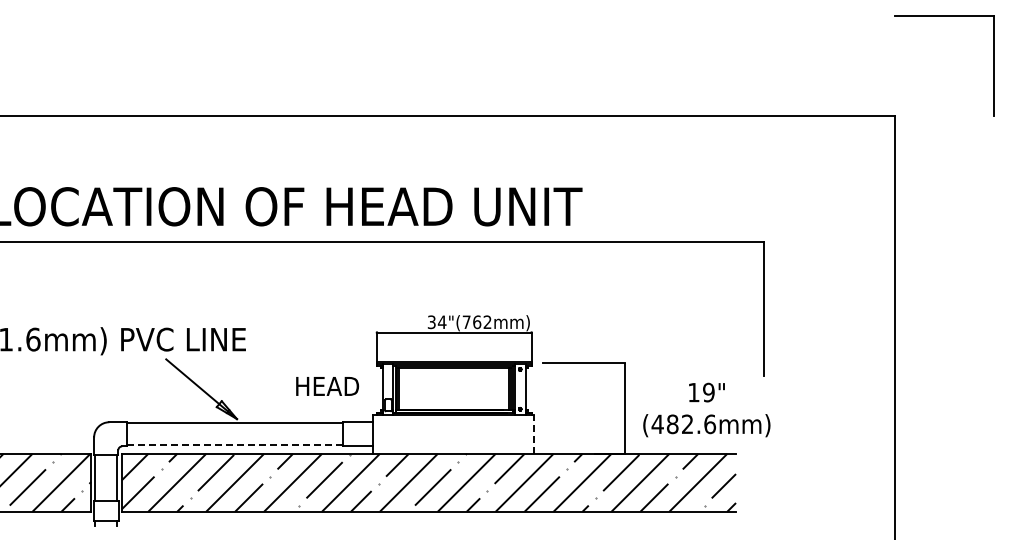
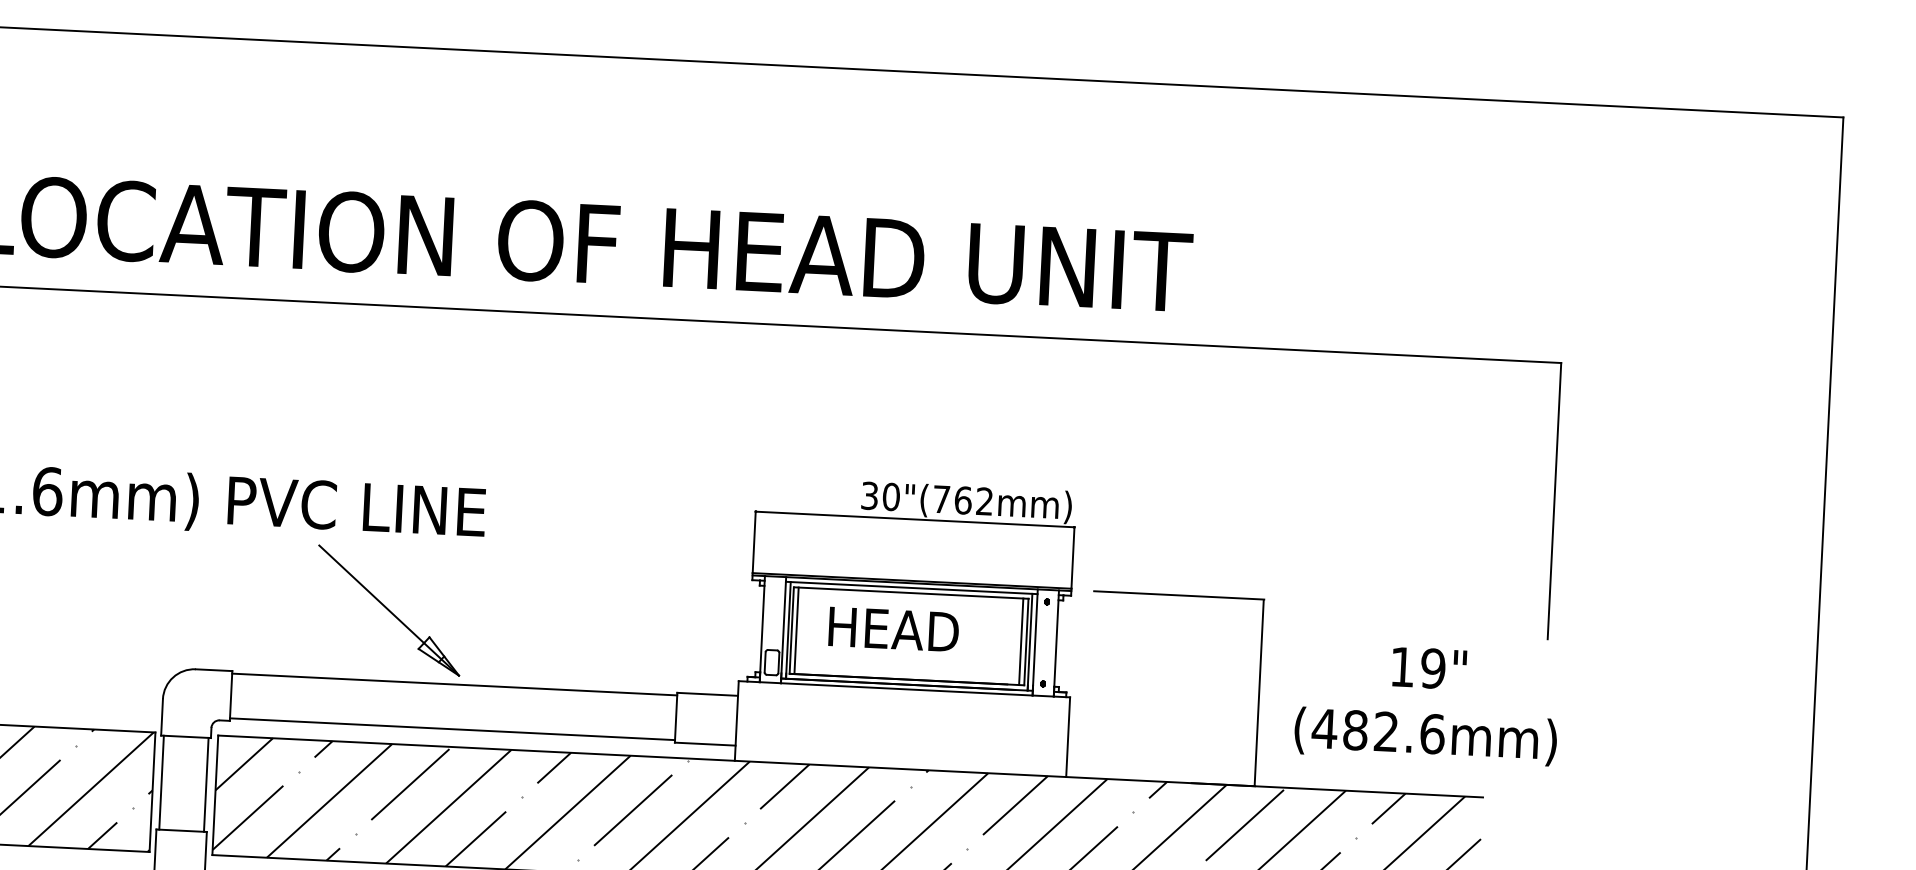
text: (441, 322) -> (889, 497), 34"(762mm) -> 30"(762mm)
text: (327, 386) -> (893, 629), moved
line: (533, 433) -> (1068, 735), dashed -> solid
line: (235, 445) -> (453, 729), dashed -> solid

